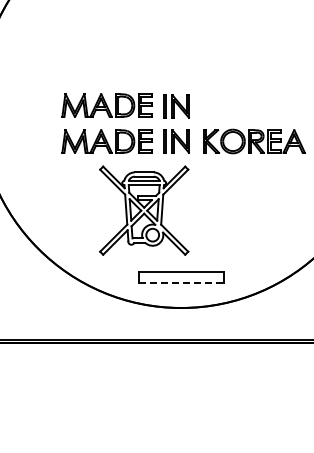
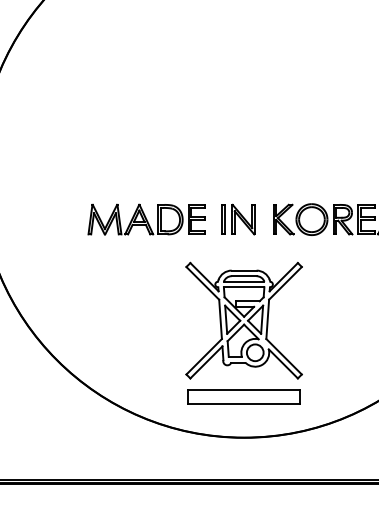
part: (106, 105) -> (146, 172), removed
part: (176, 106) -> (237, 173), removed
part: (144, 210) -> (244, 320), moved
line: (181, 282) -> (244, 404), dashed -> solid

